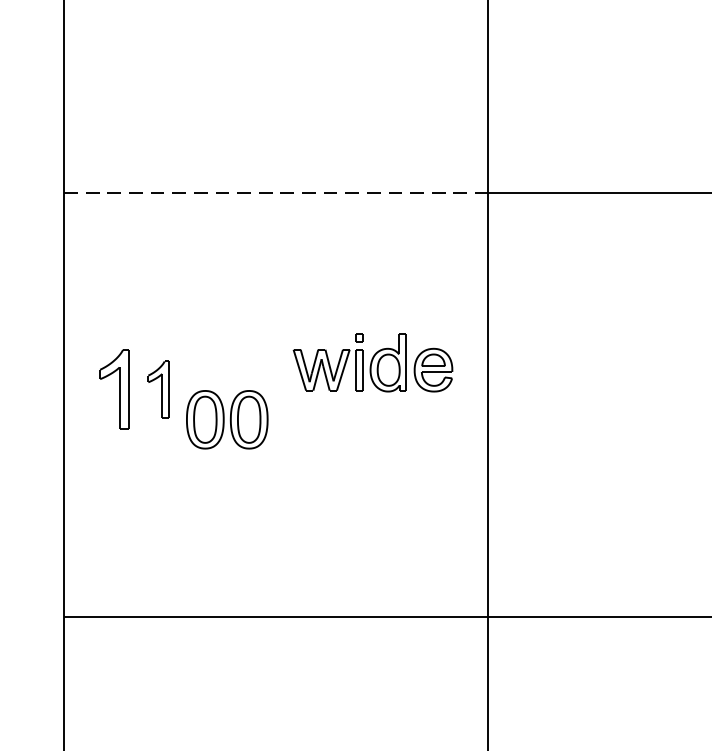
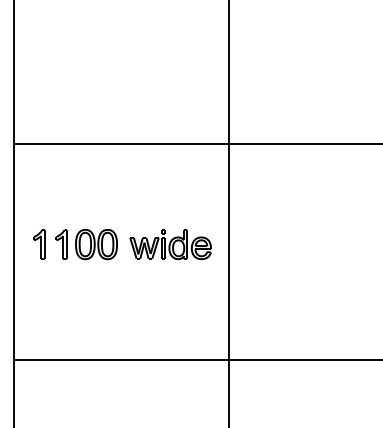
line: (276, 193) -> (121, 144), dashed -> solid
part: (372, 362) -> (170, 244), moved
part: (115, 390) -> (39, 244), size x0.71
part: (227, 419) -> (96, 244), moved

